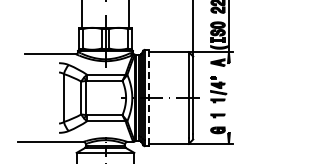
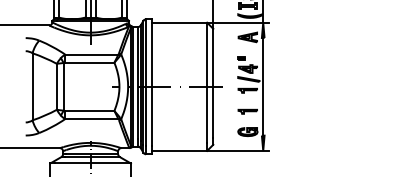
line: (149, 95) -> (152, 83), dashed -> solid
line: (228, 97) -> (262, 86), added

